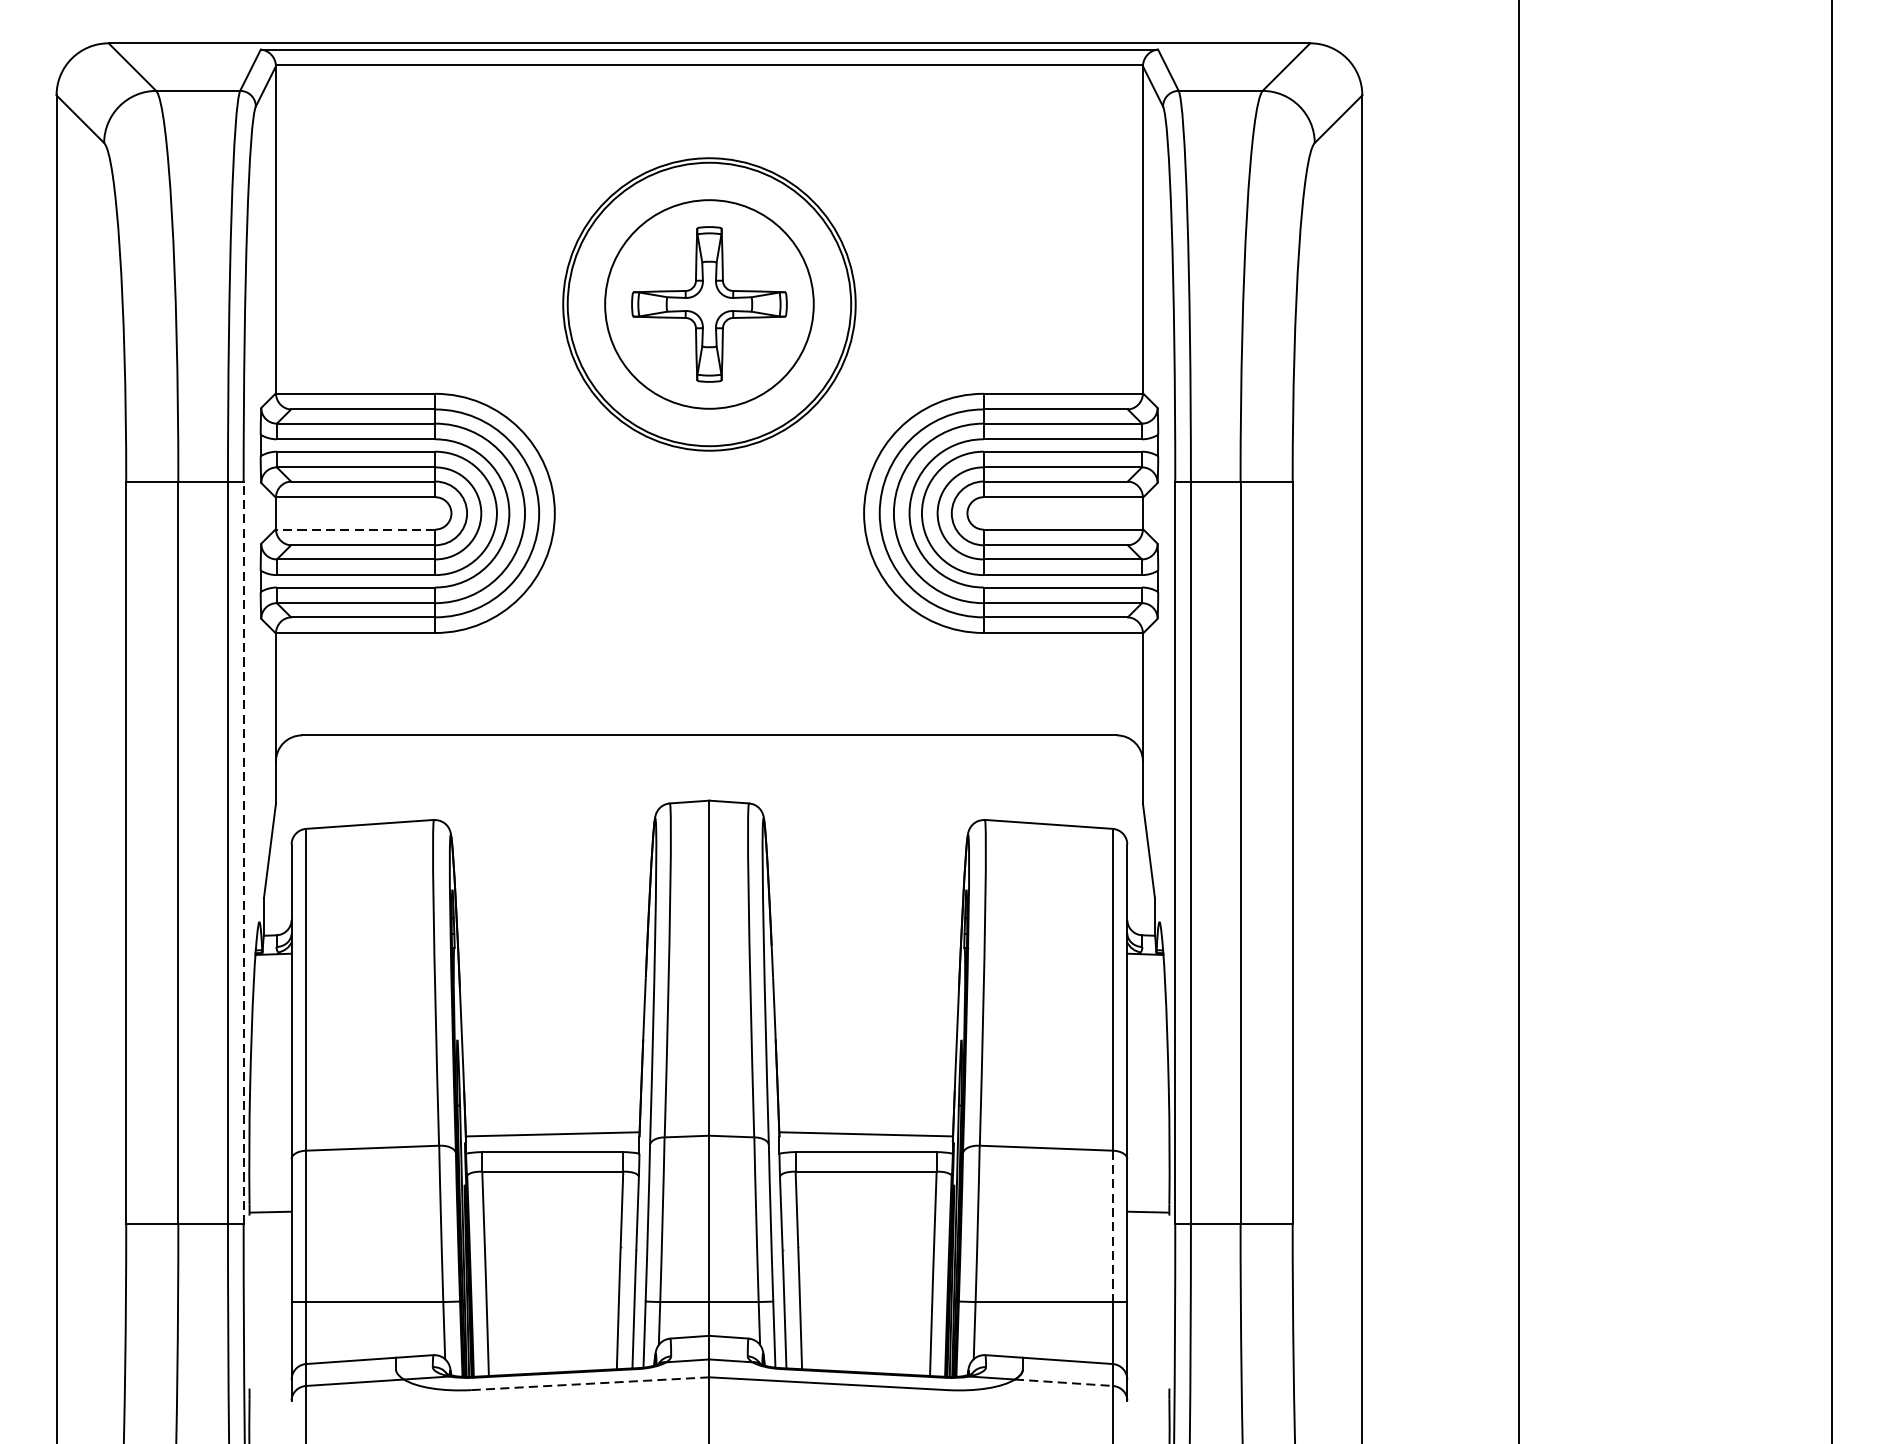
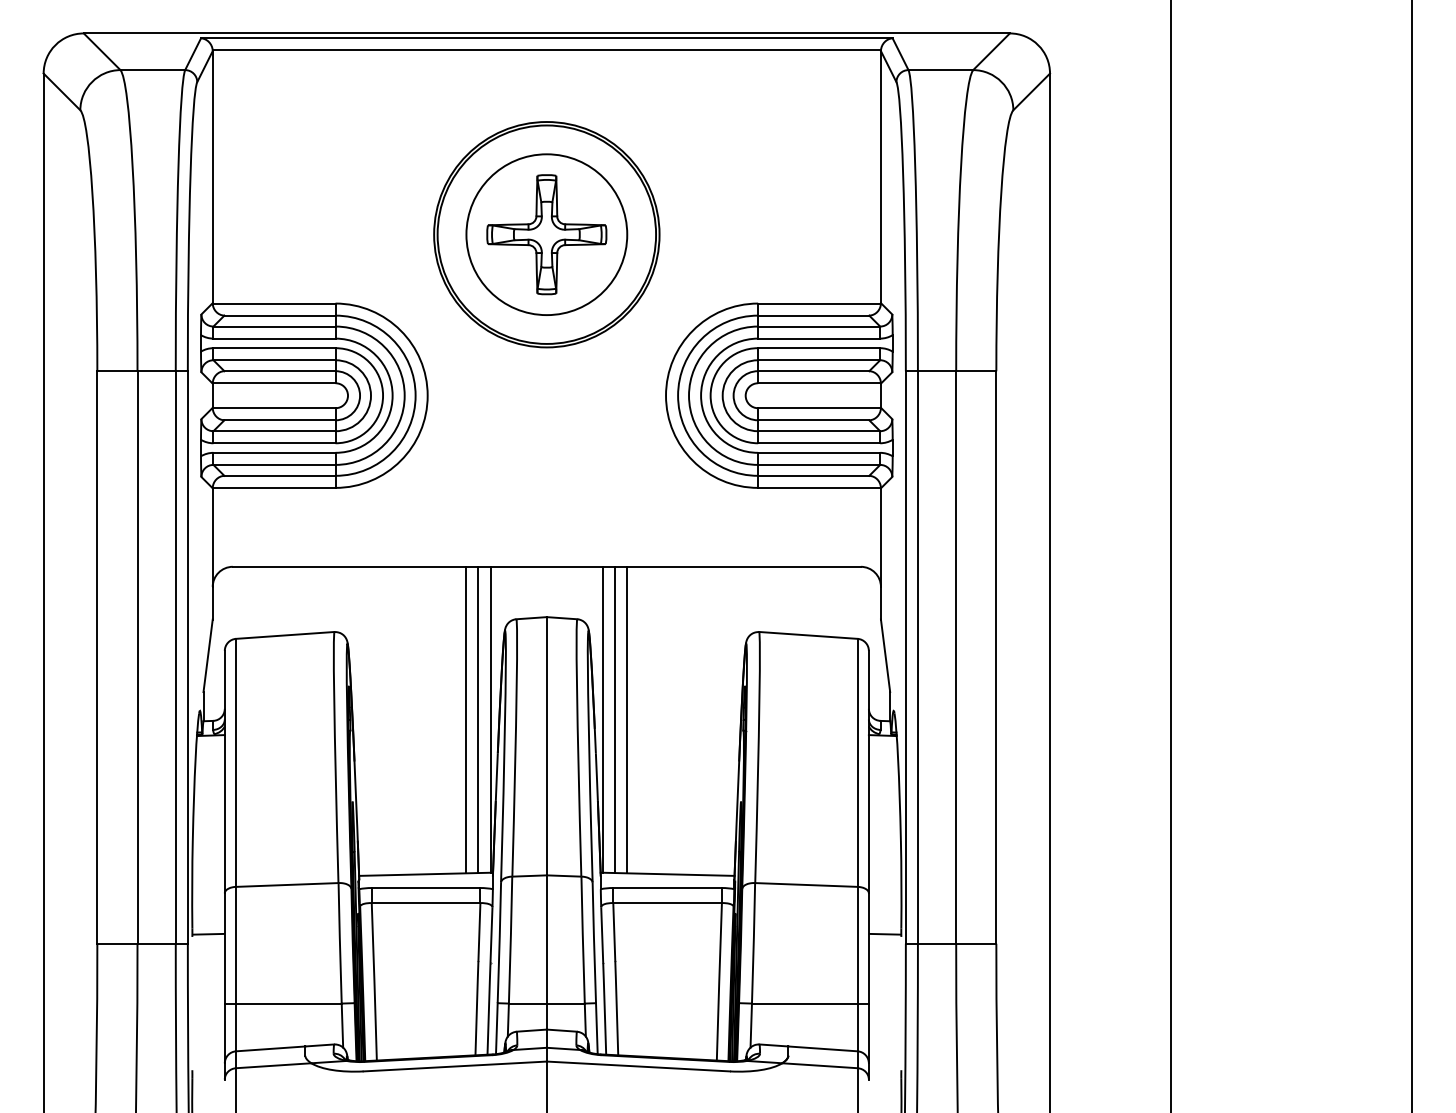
line: (354, 529) -> (273, 408), dashed -> solid
line: (243, 853) -> (187, 657), dashed -> solid
line: (605, 933) -> (466, 719), added
line: (620, 933) -> (478, 719), added
line: (636, 933) -> (490, 719), added
line: (782, 933) -> (603, 719), added
line: (798, 933) -> (615, 719), added
line: (814, 933) -> (627, 719), added
line: (1112, 1226) -> (857, 945), dashed -> solid
line: (1063, 1382) -> (819, 1065), dashed -> solid
line: (590, 1383) -> (455, 1066), dashed -> solid

